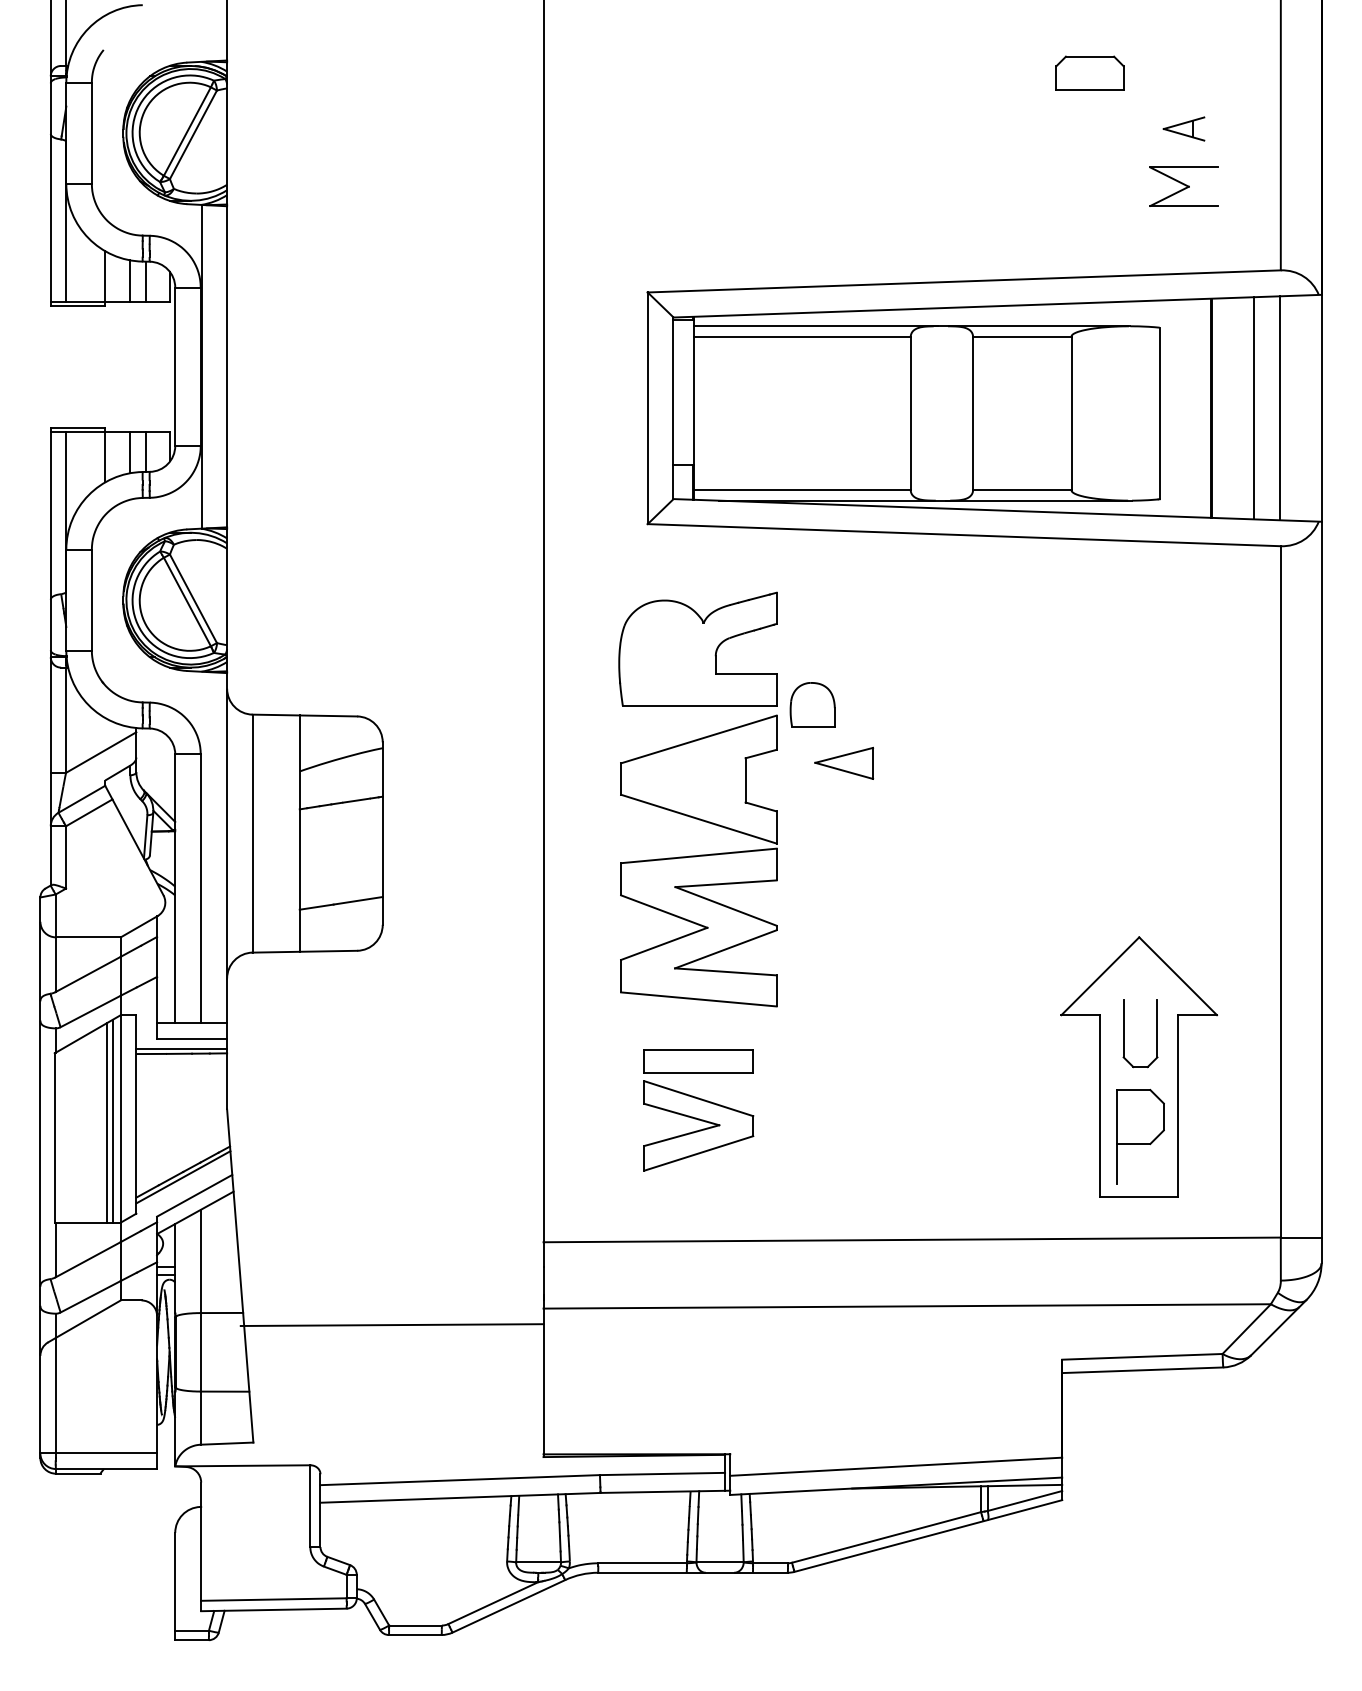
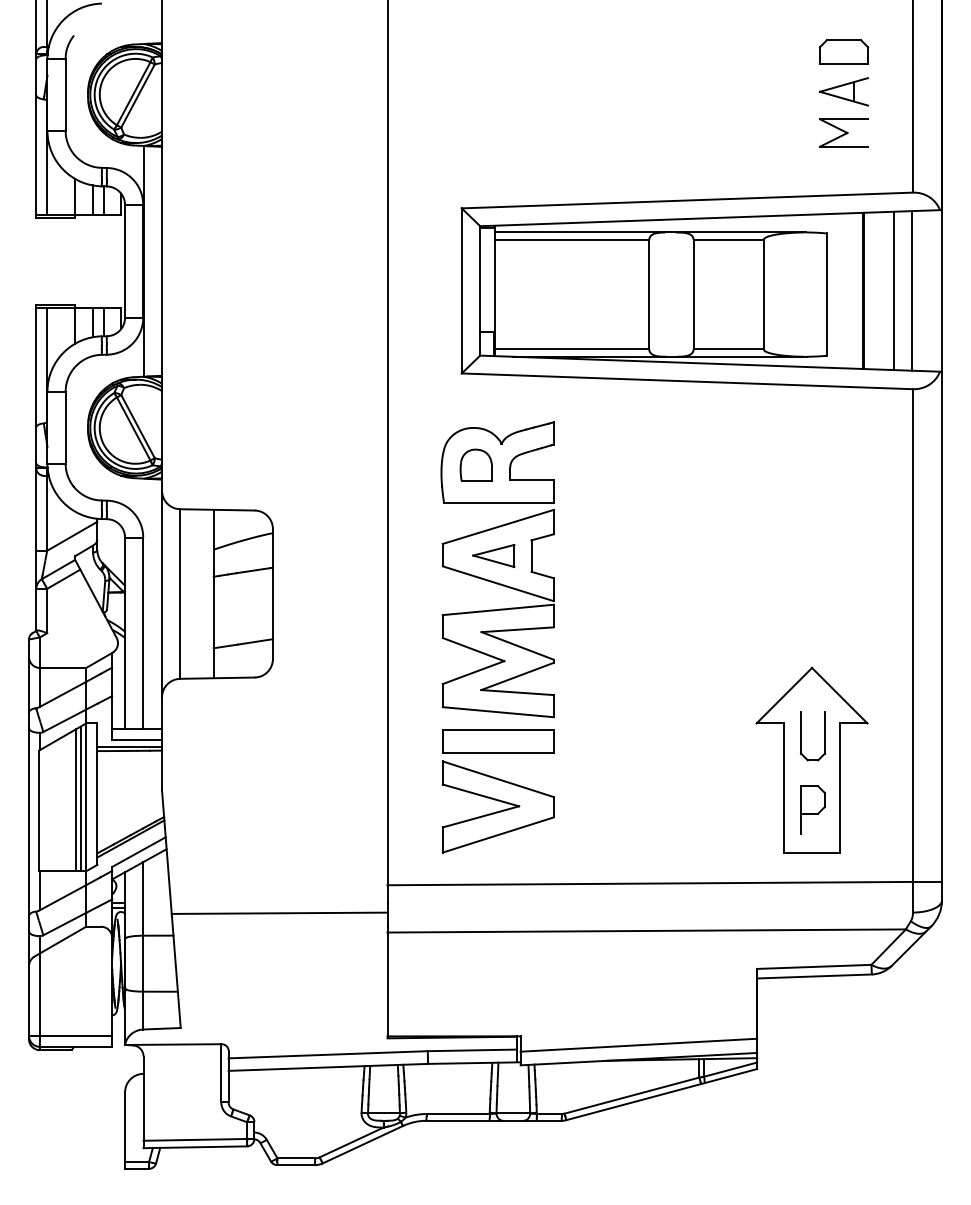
part: (1089, 72) -> (843, 51), moved
part: (1183, 128) -> (843, 91), size x1.67
part: (811, 703) -> (475, 464), moved
part: (843, 762) -> (493, 555), moved
part: (697, 1110) -> (497, 791), size x1.43
part: (1141, 1135) -> (813, 809), size x0.71
line: (391, 1323) -> (279, 912), moved

